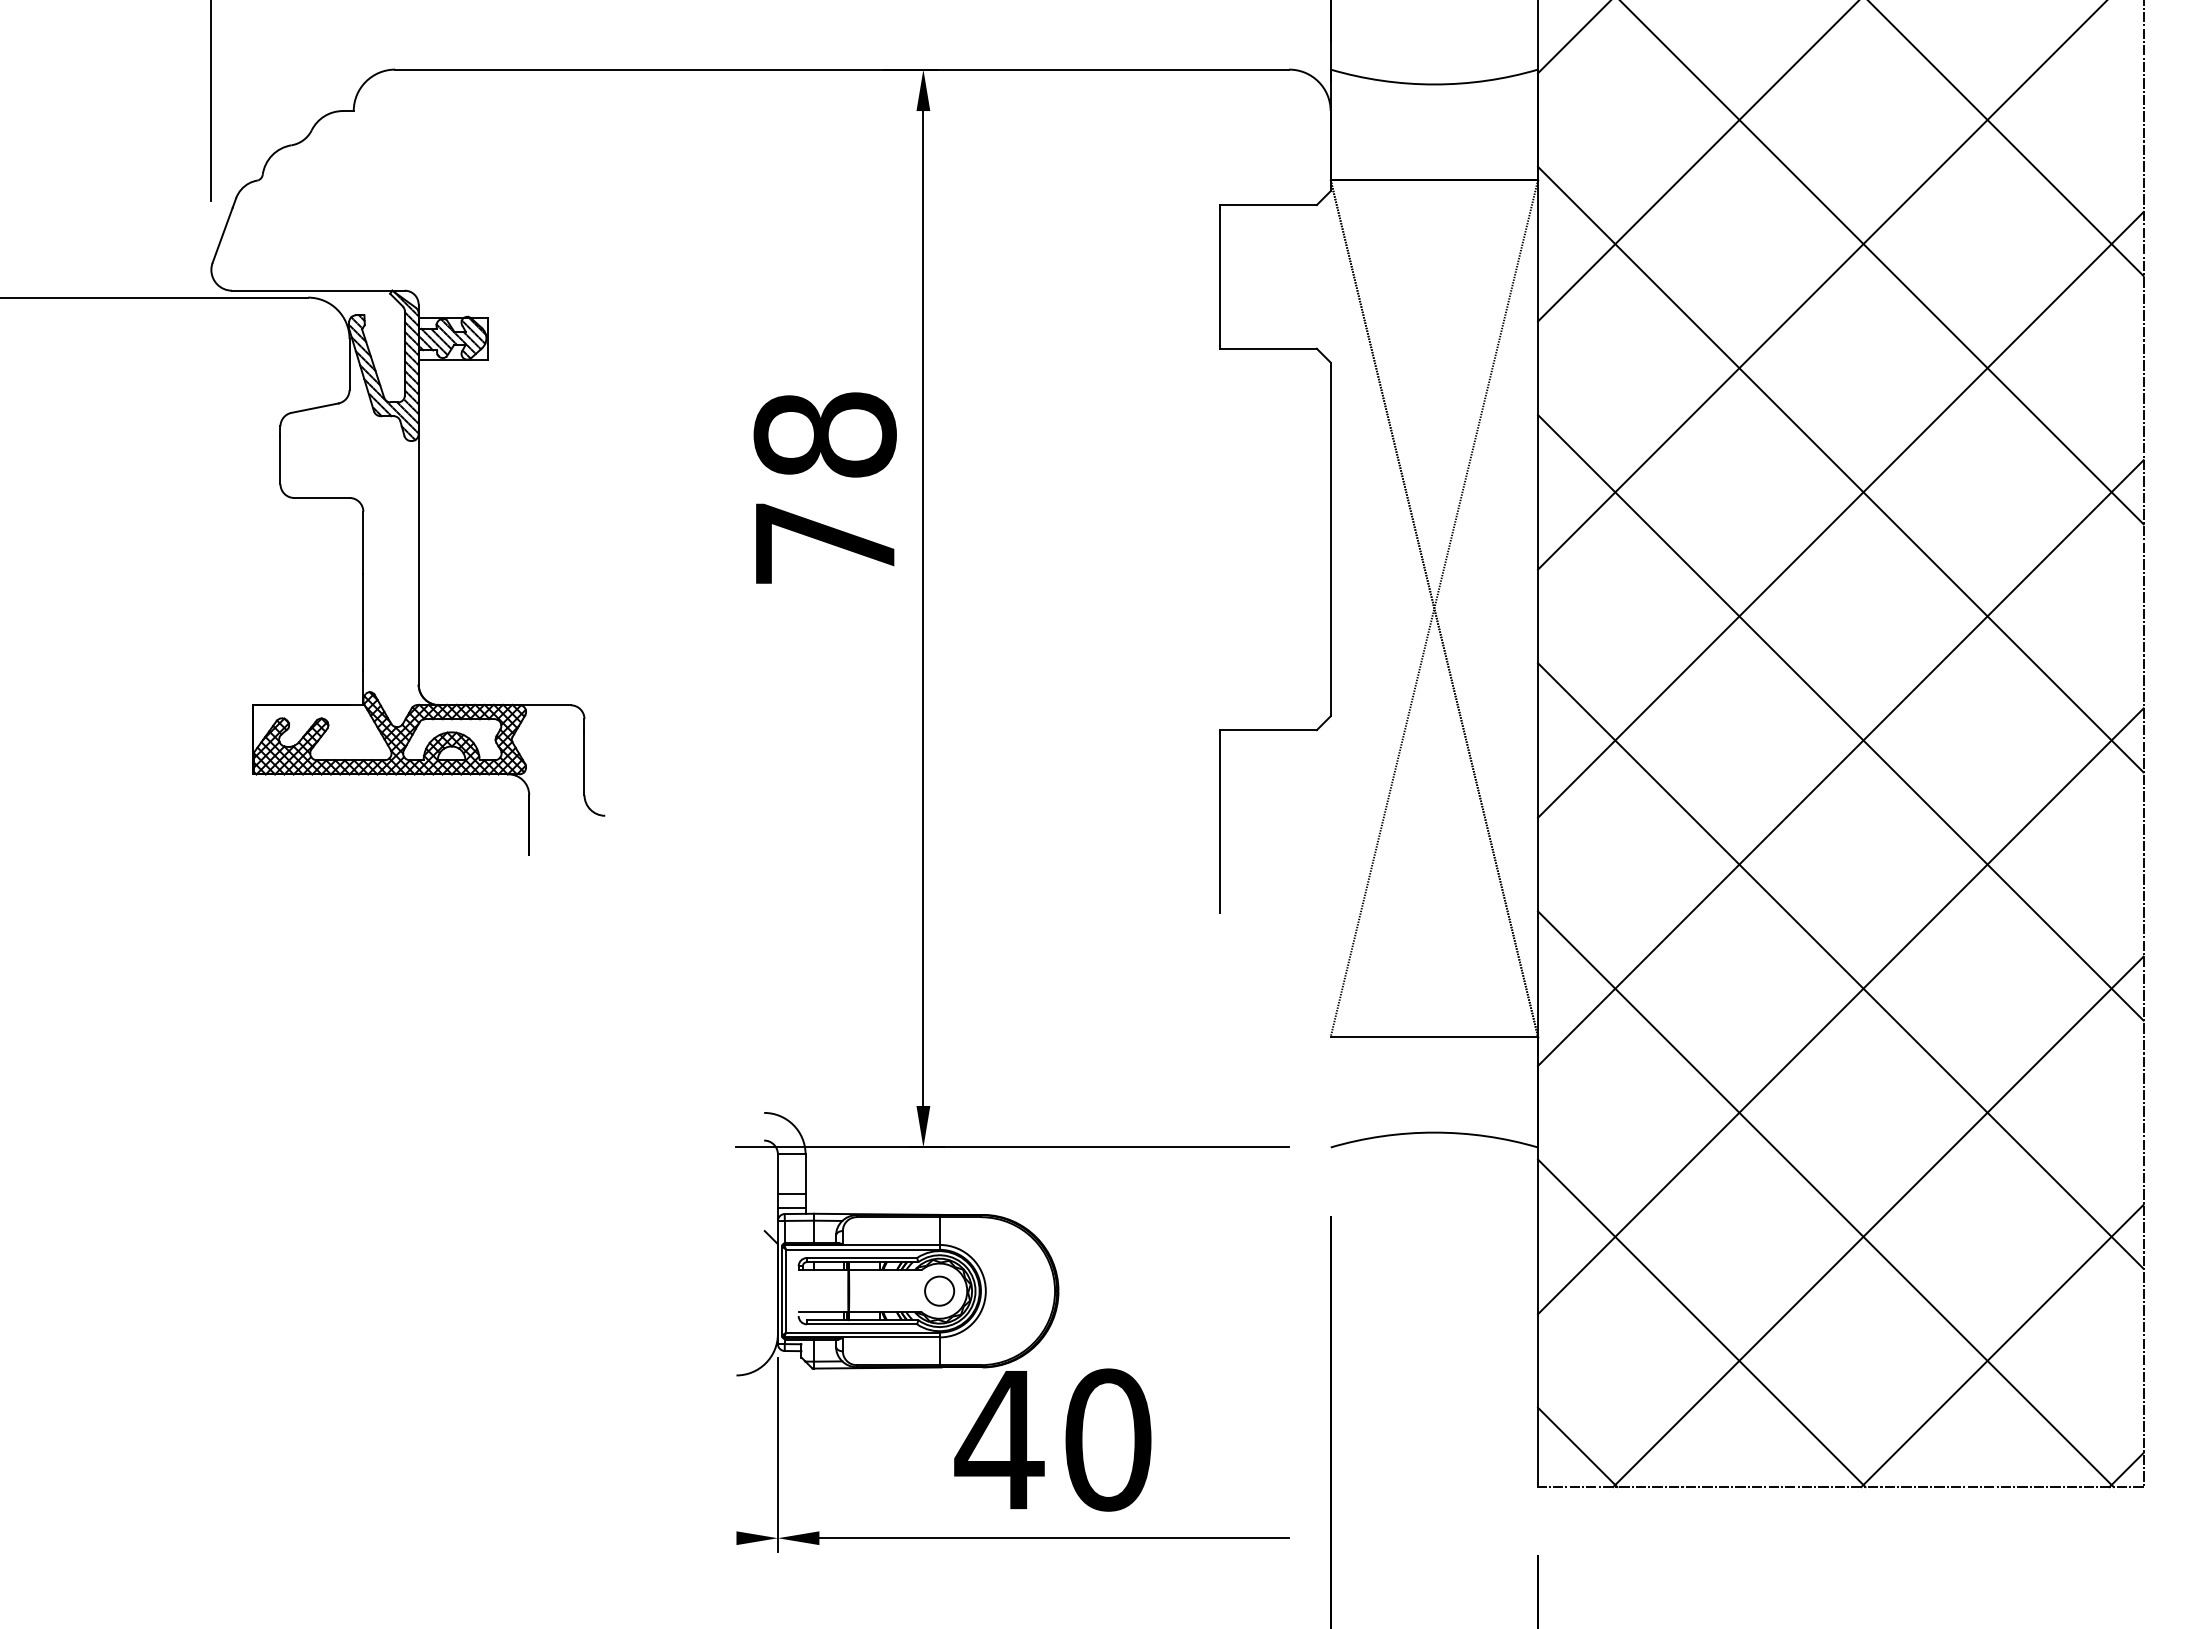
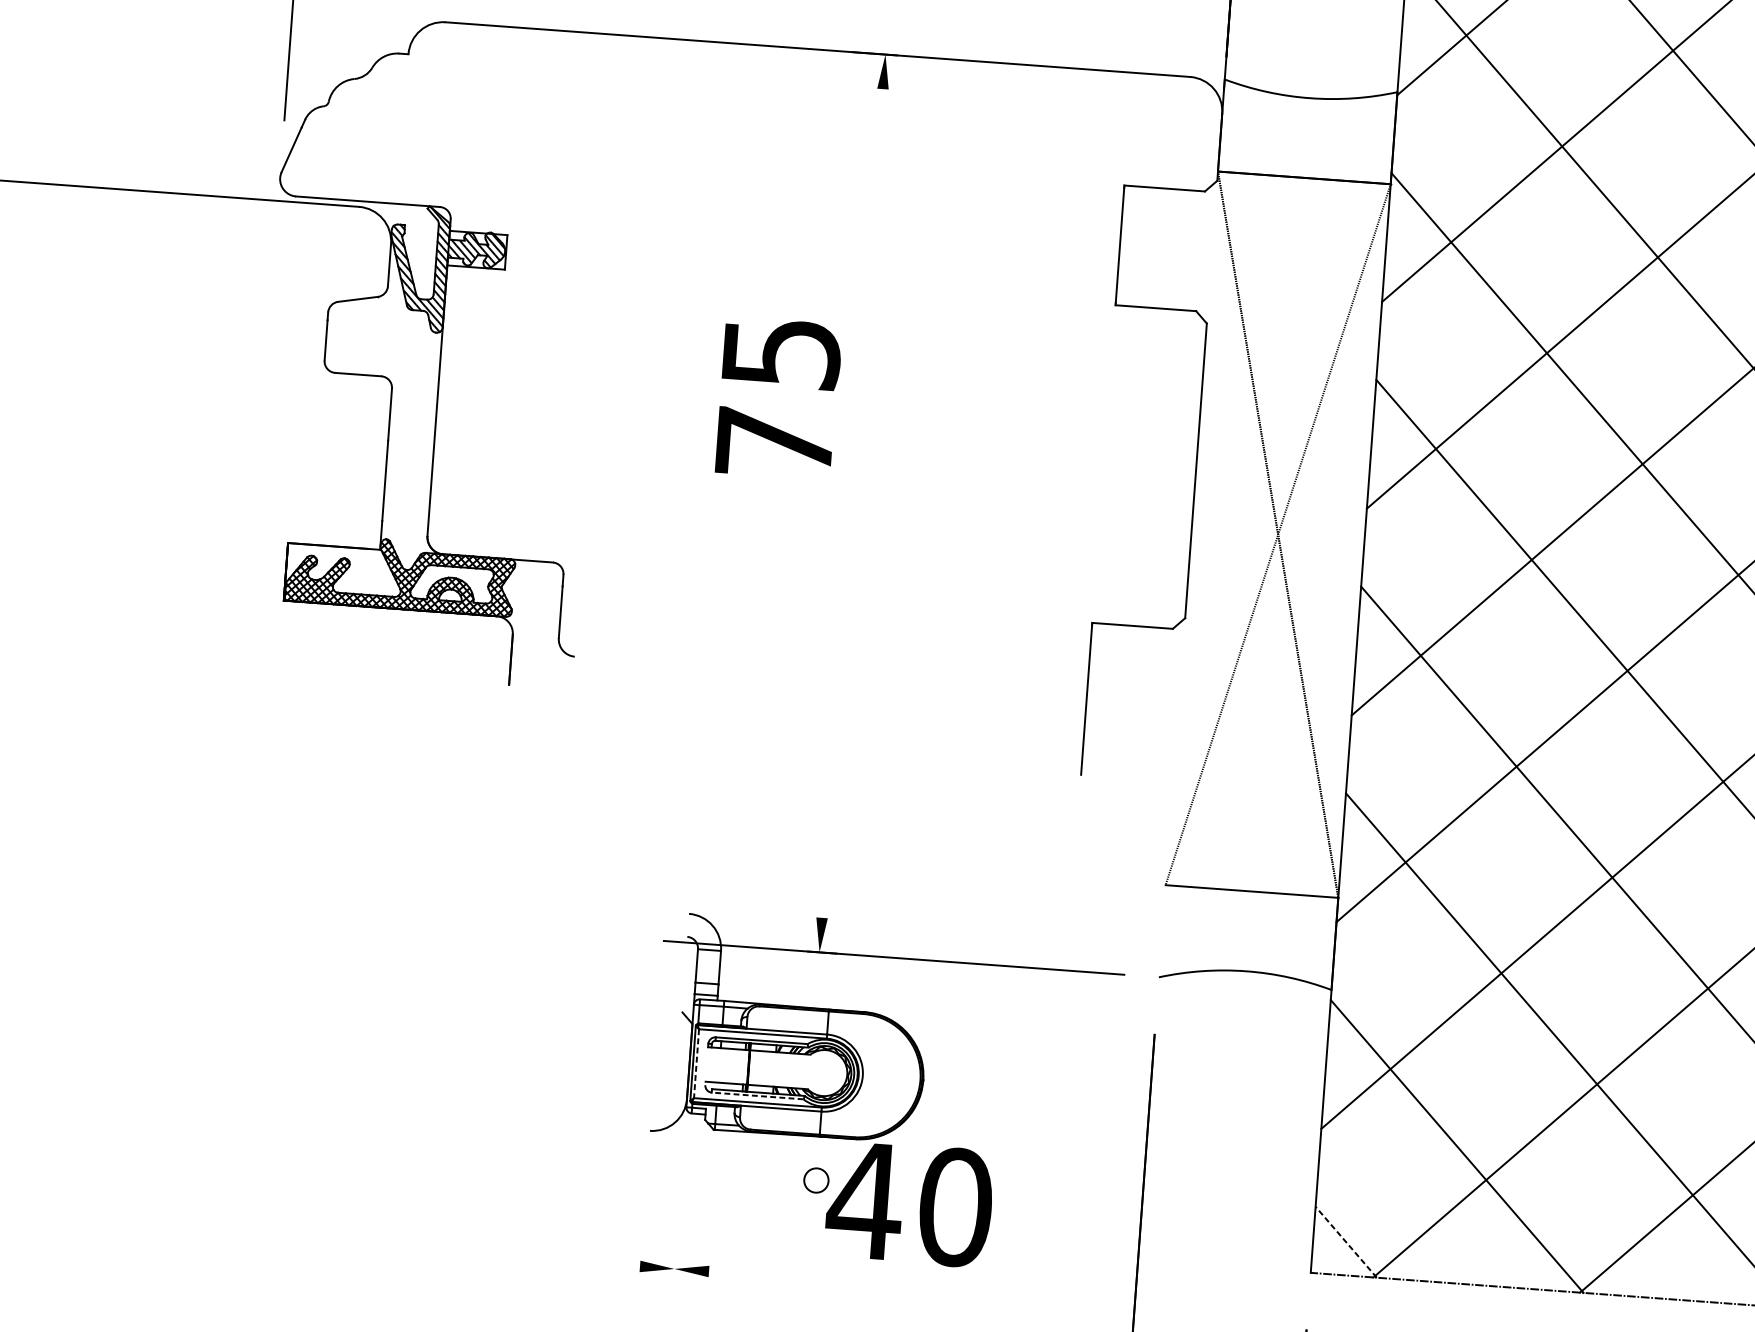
text: (824, 434) -> (780, 352), 78 -> 75
line: (923, 608) -> (852, 503), removed
circle: (939, 1290) -> (816, 1179), moved
line: (786, 1291) -> (696, 1063), solid -> dashed
line: (861, 1324) -> (757, 1096), solid -> dashed
line: (1577, 1447) -> (1346, 1242), solid -> dashed
line: (777, 1455) -> (679, 1200), removed
line: (1054, 1538) -> (904, 1286), removed

